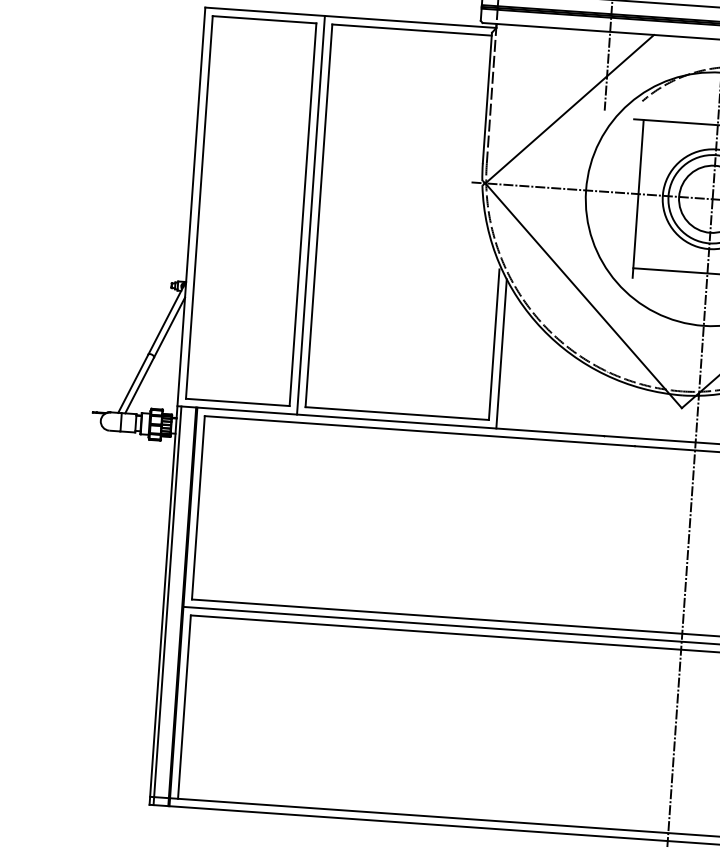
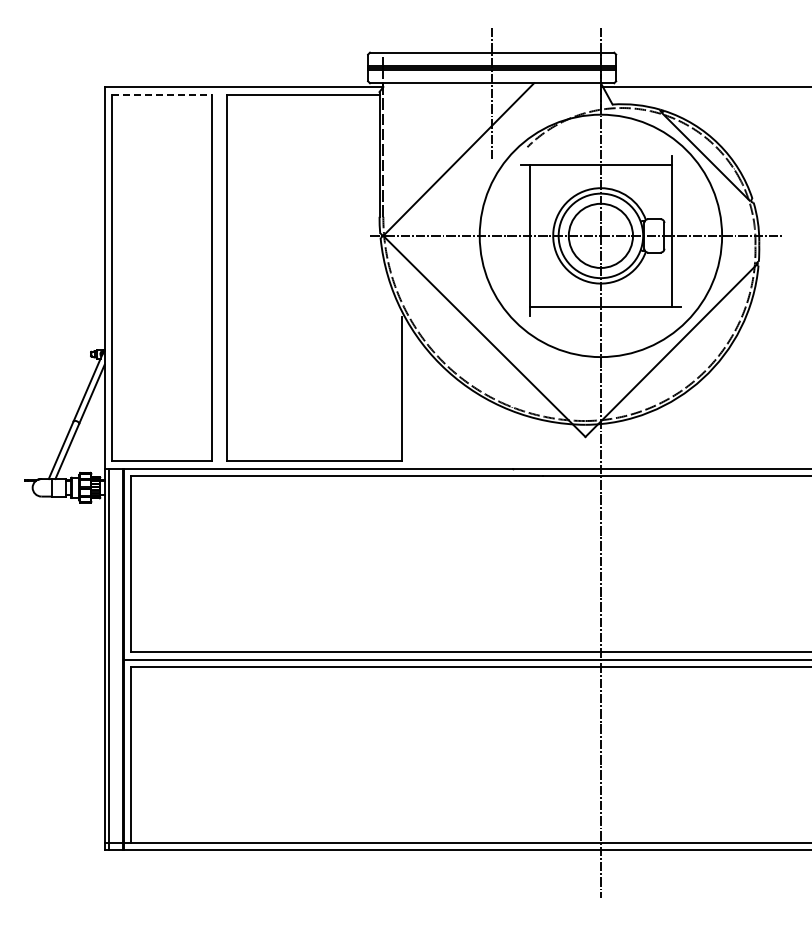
line: (264, 19) -> (161, 94), solid -> dashed
line: (311, 214) -> (219, 277), removed
line: (502, 353) -> (410, 396), removed

